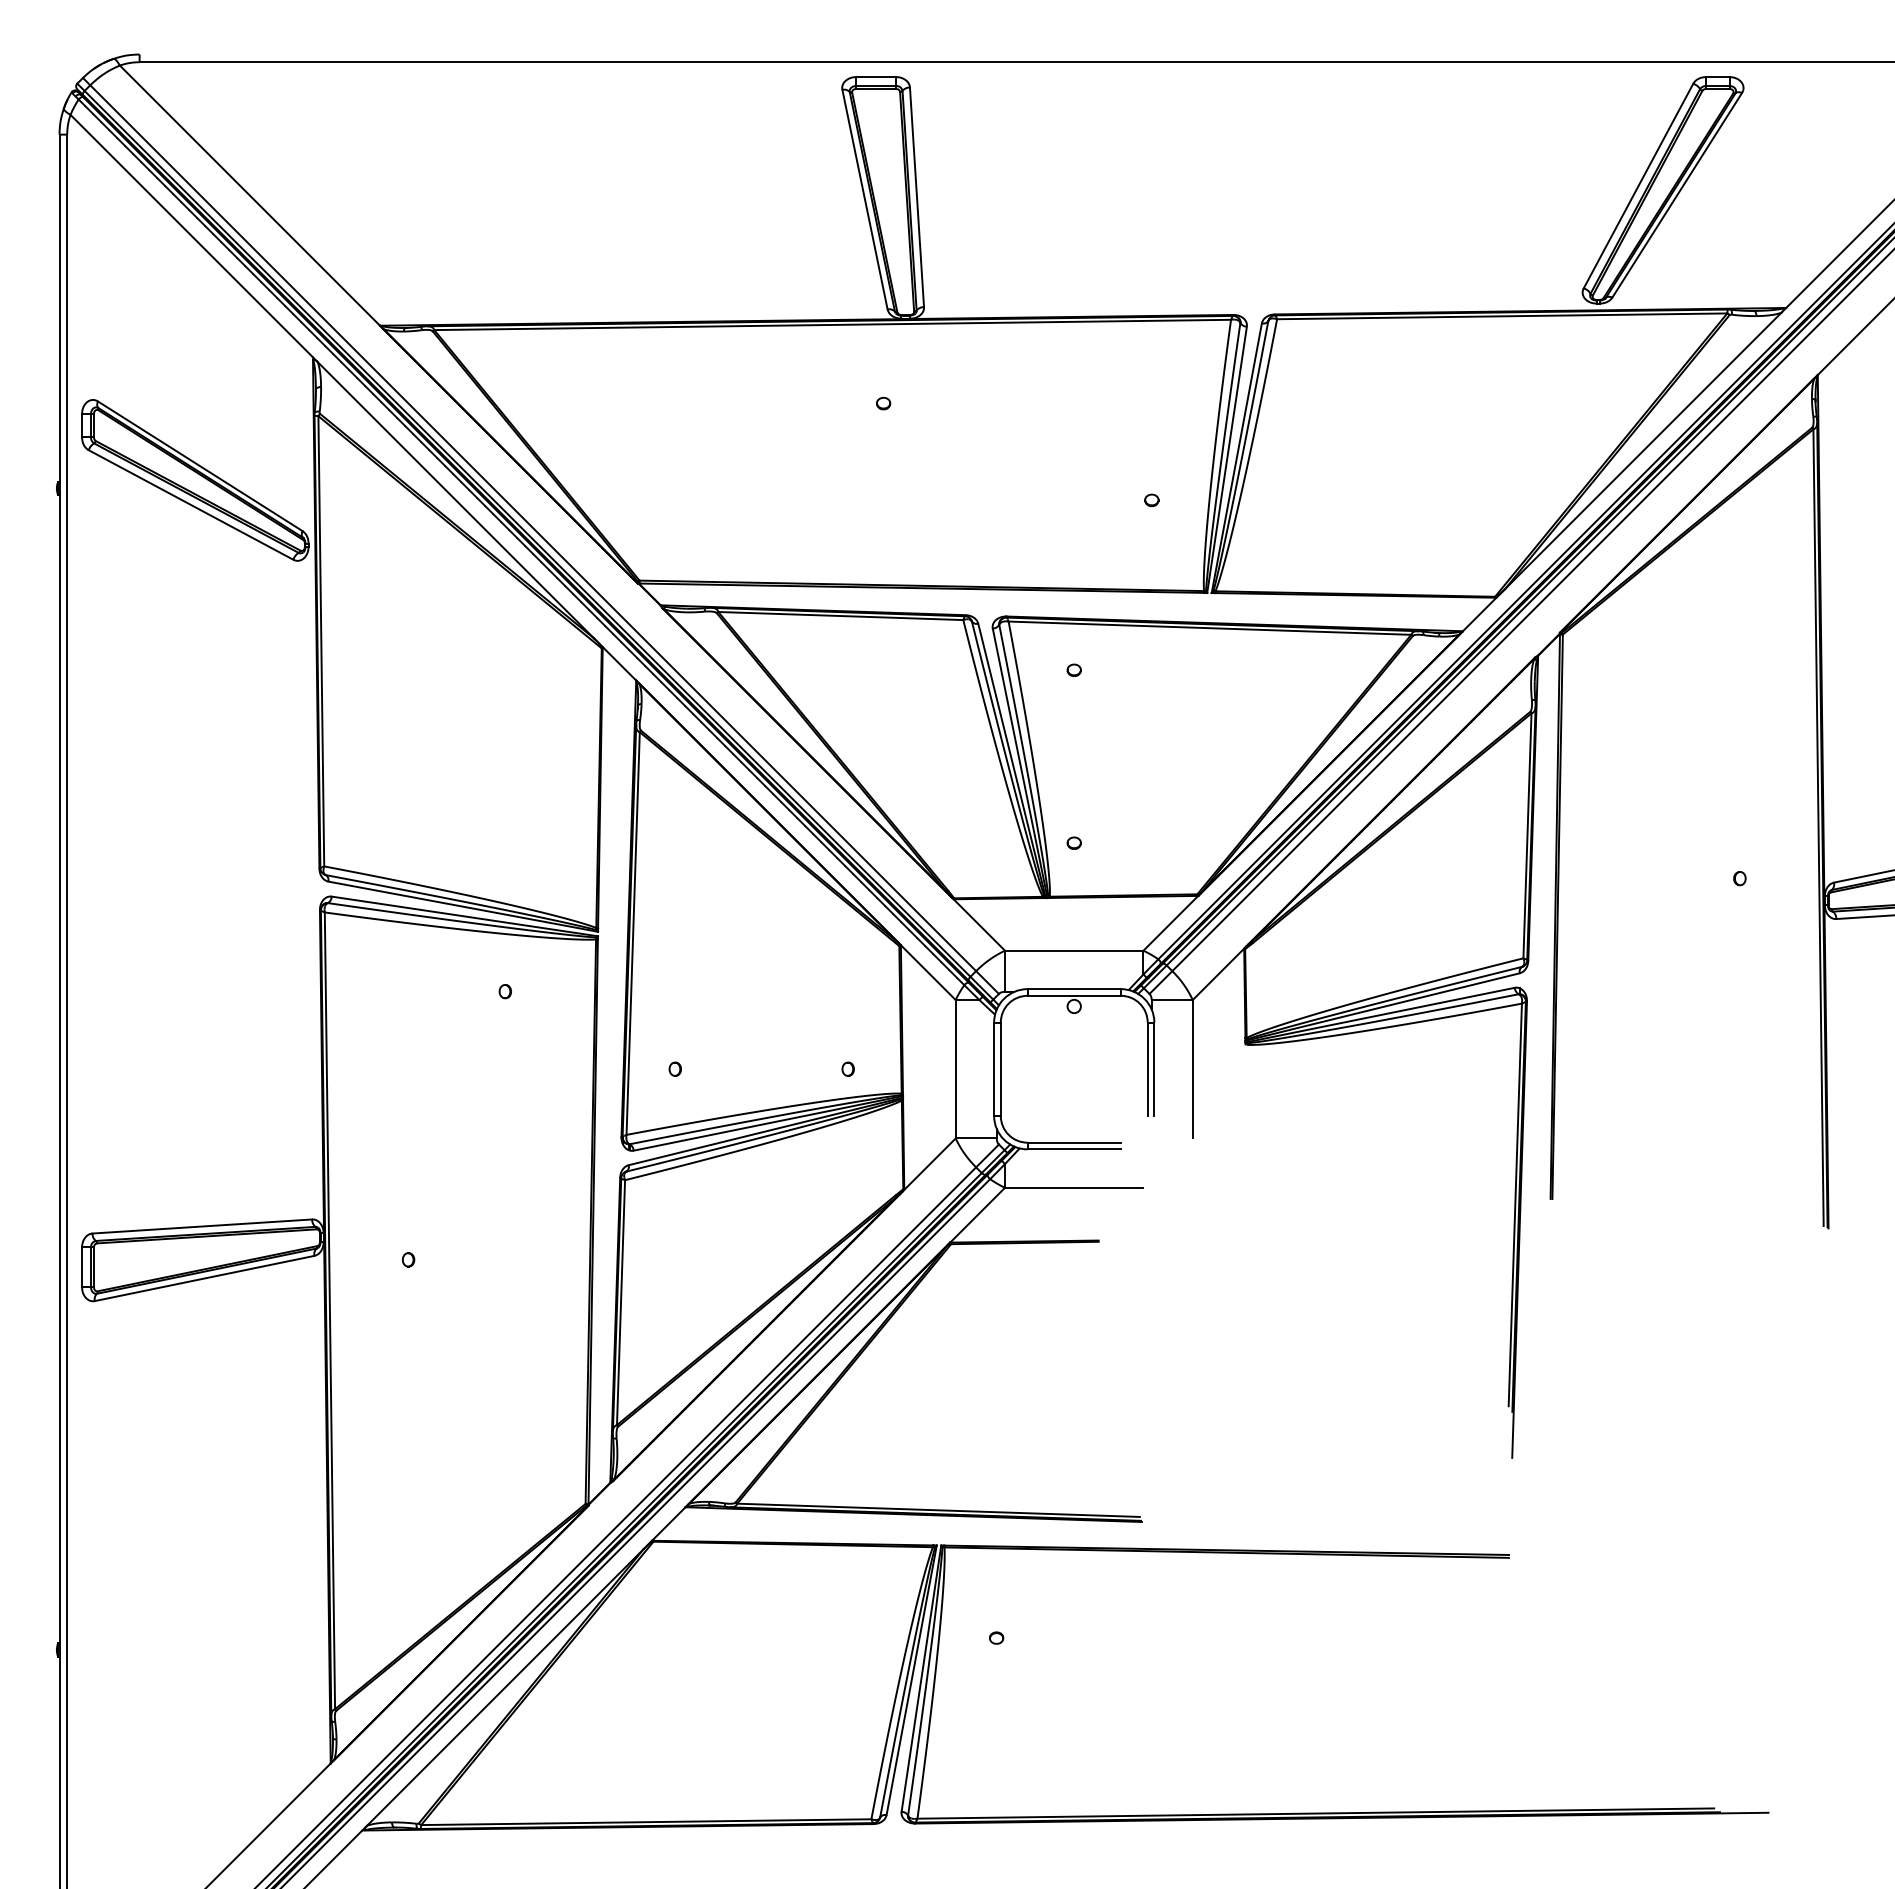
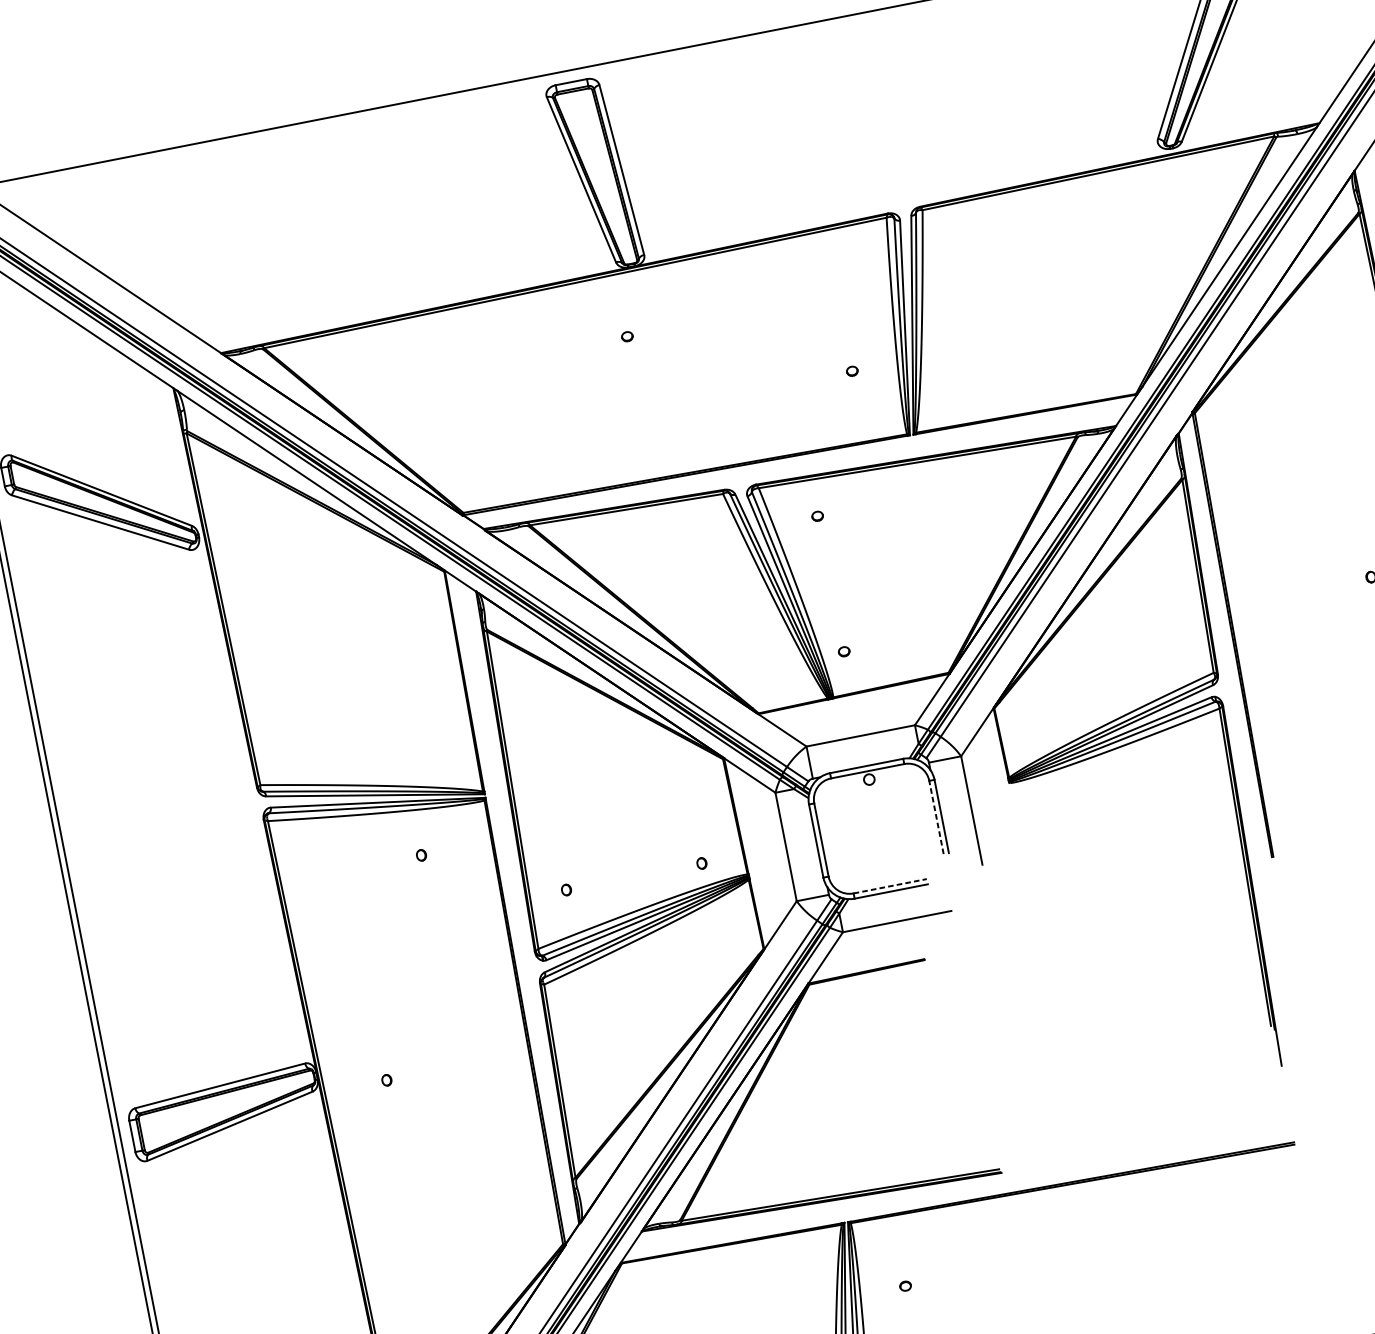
line: (1147, 1069) -> (936, 817), solid -> dashed
line: (1074, 1142) -> (890, 886), solid -> dashed

